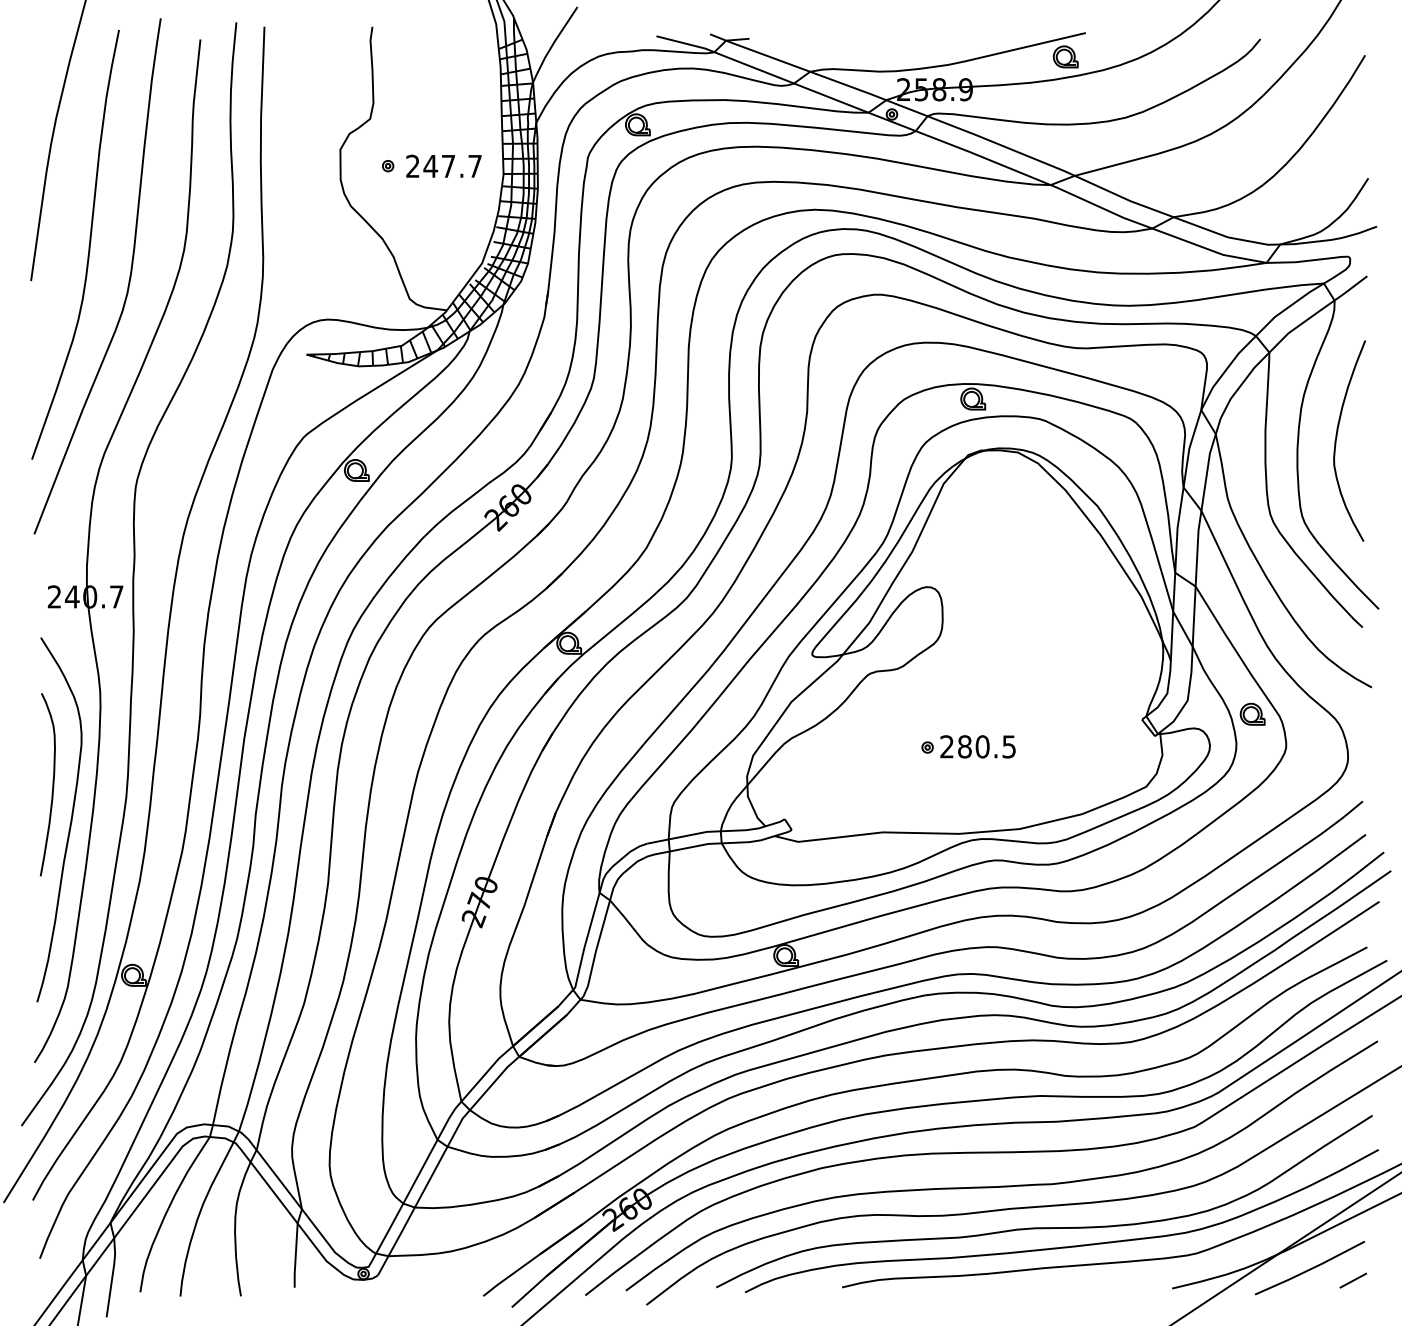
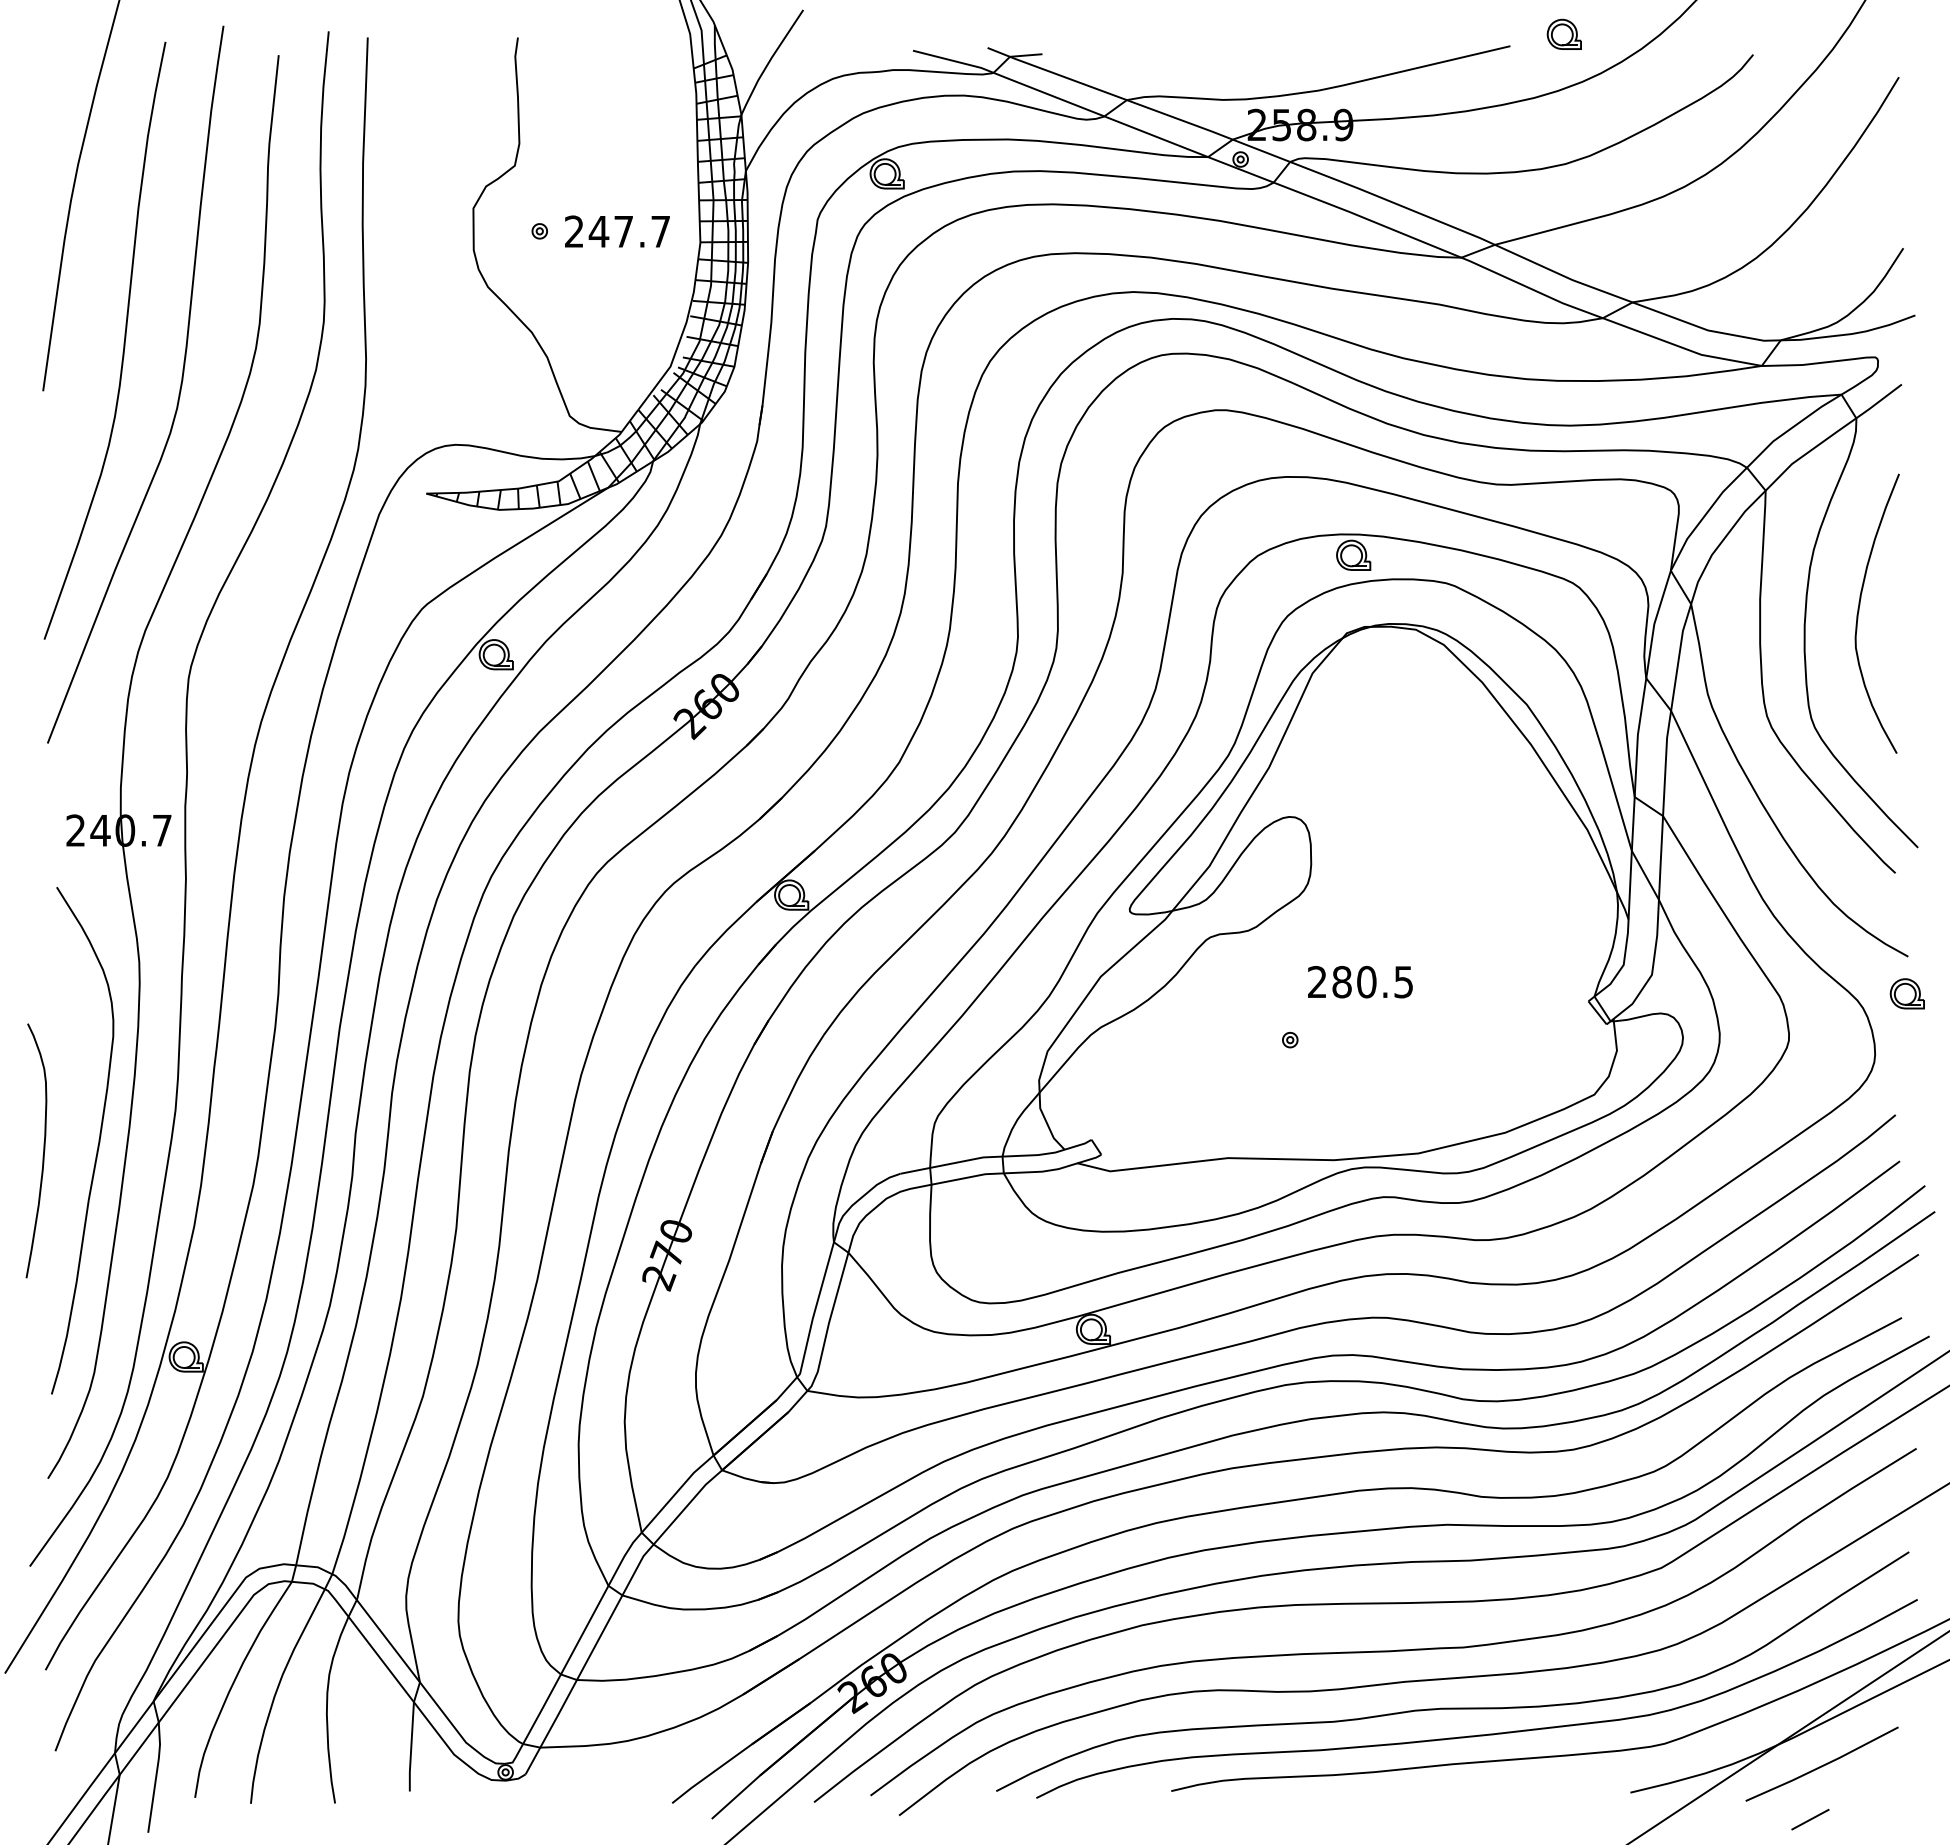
part: (1065, 56) -> (1563, 33), moved
part: (1252, 714) -> (1906, 993), moved
text: (978, 747) -> (1360, 982), moved
curve: (52, 784) -> (43, 1150), moved
line: (1353, 1280) -> (1810, 1819), moved

